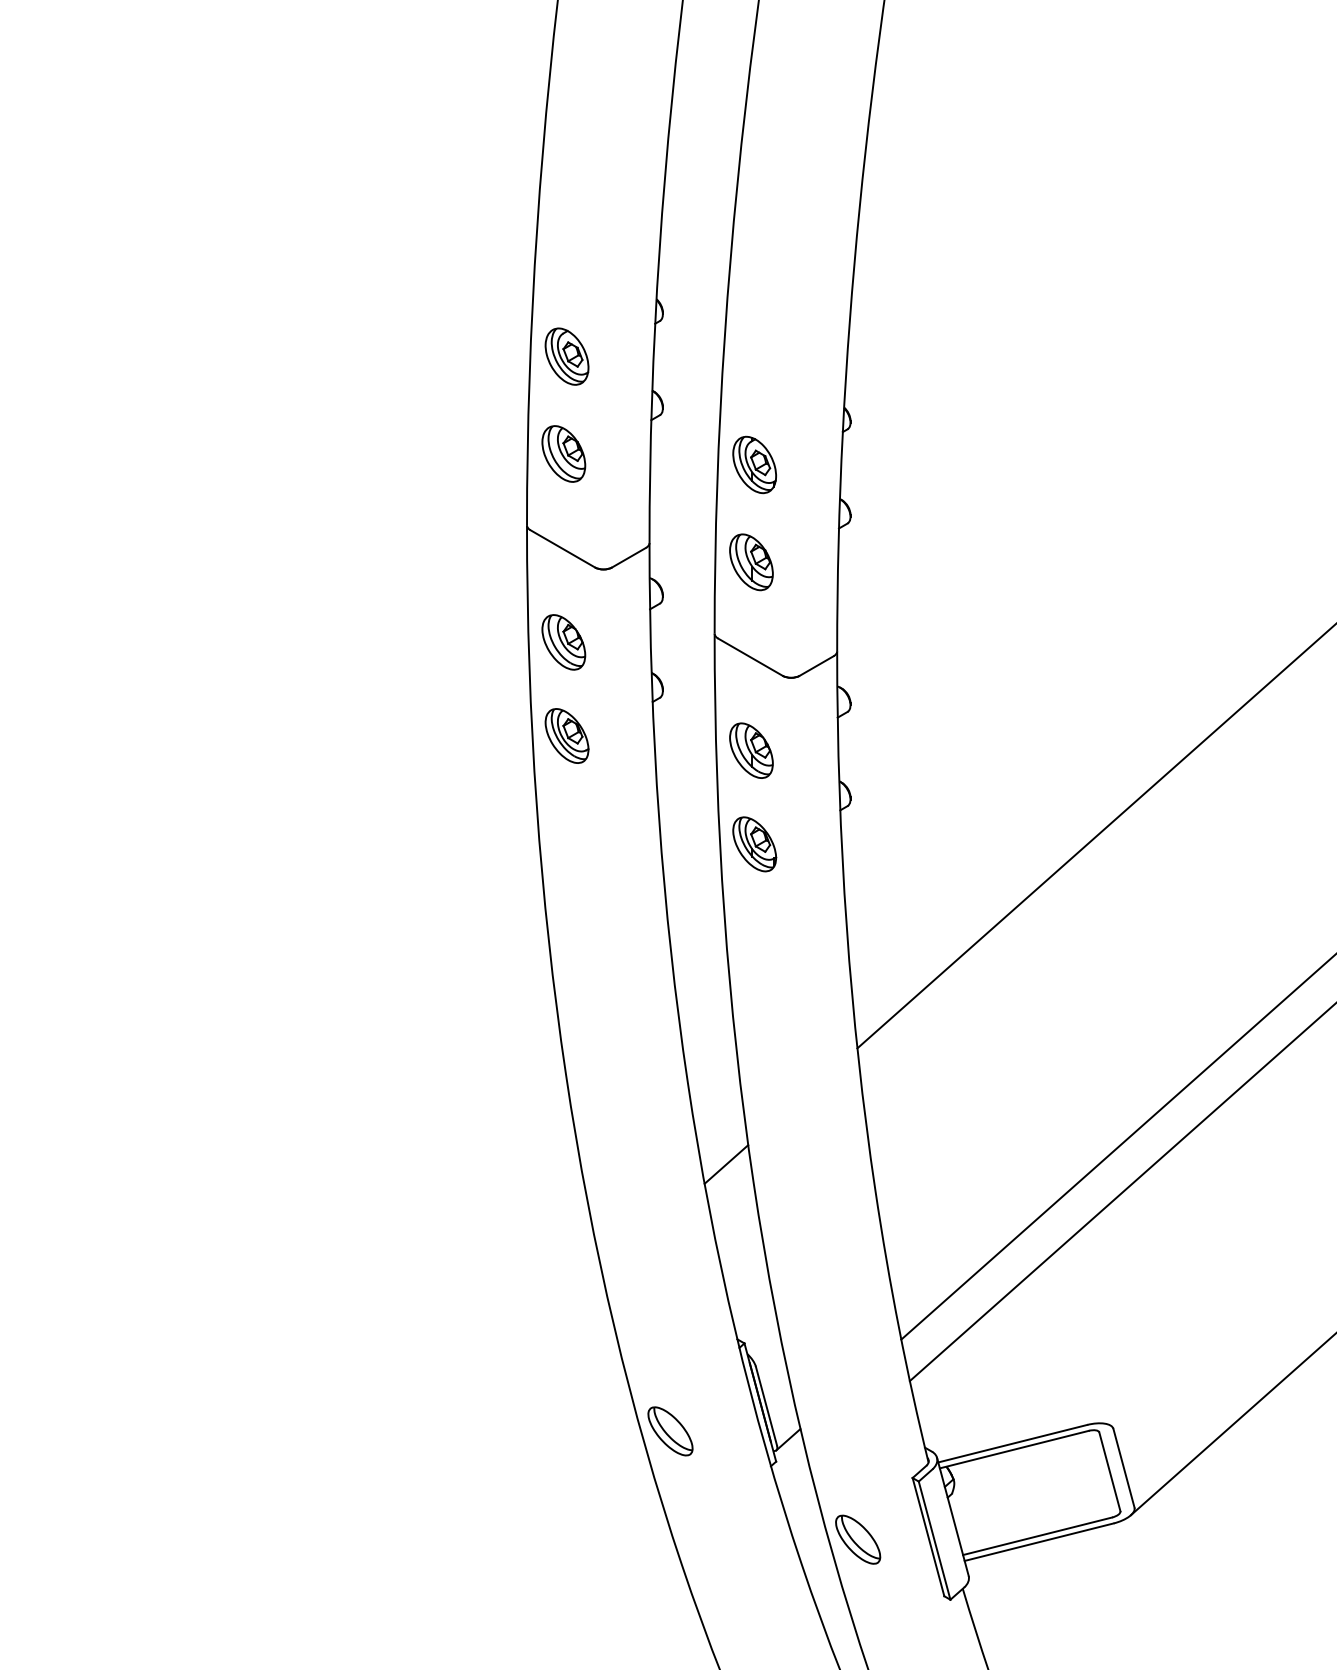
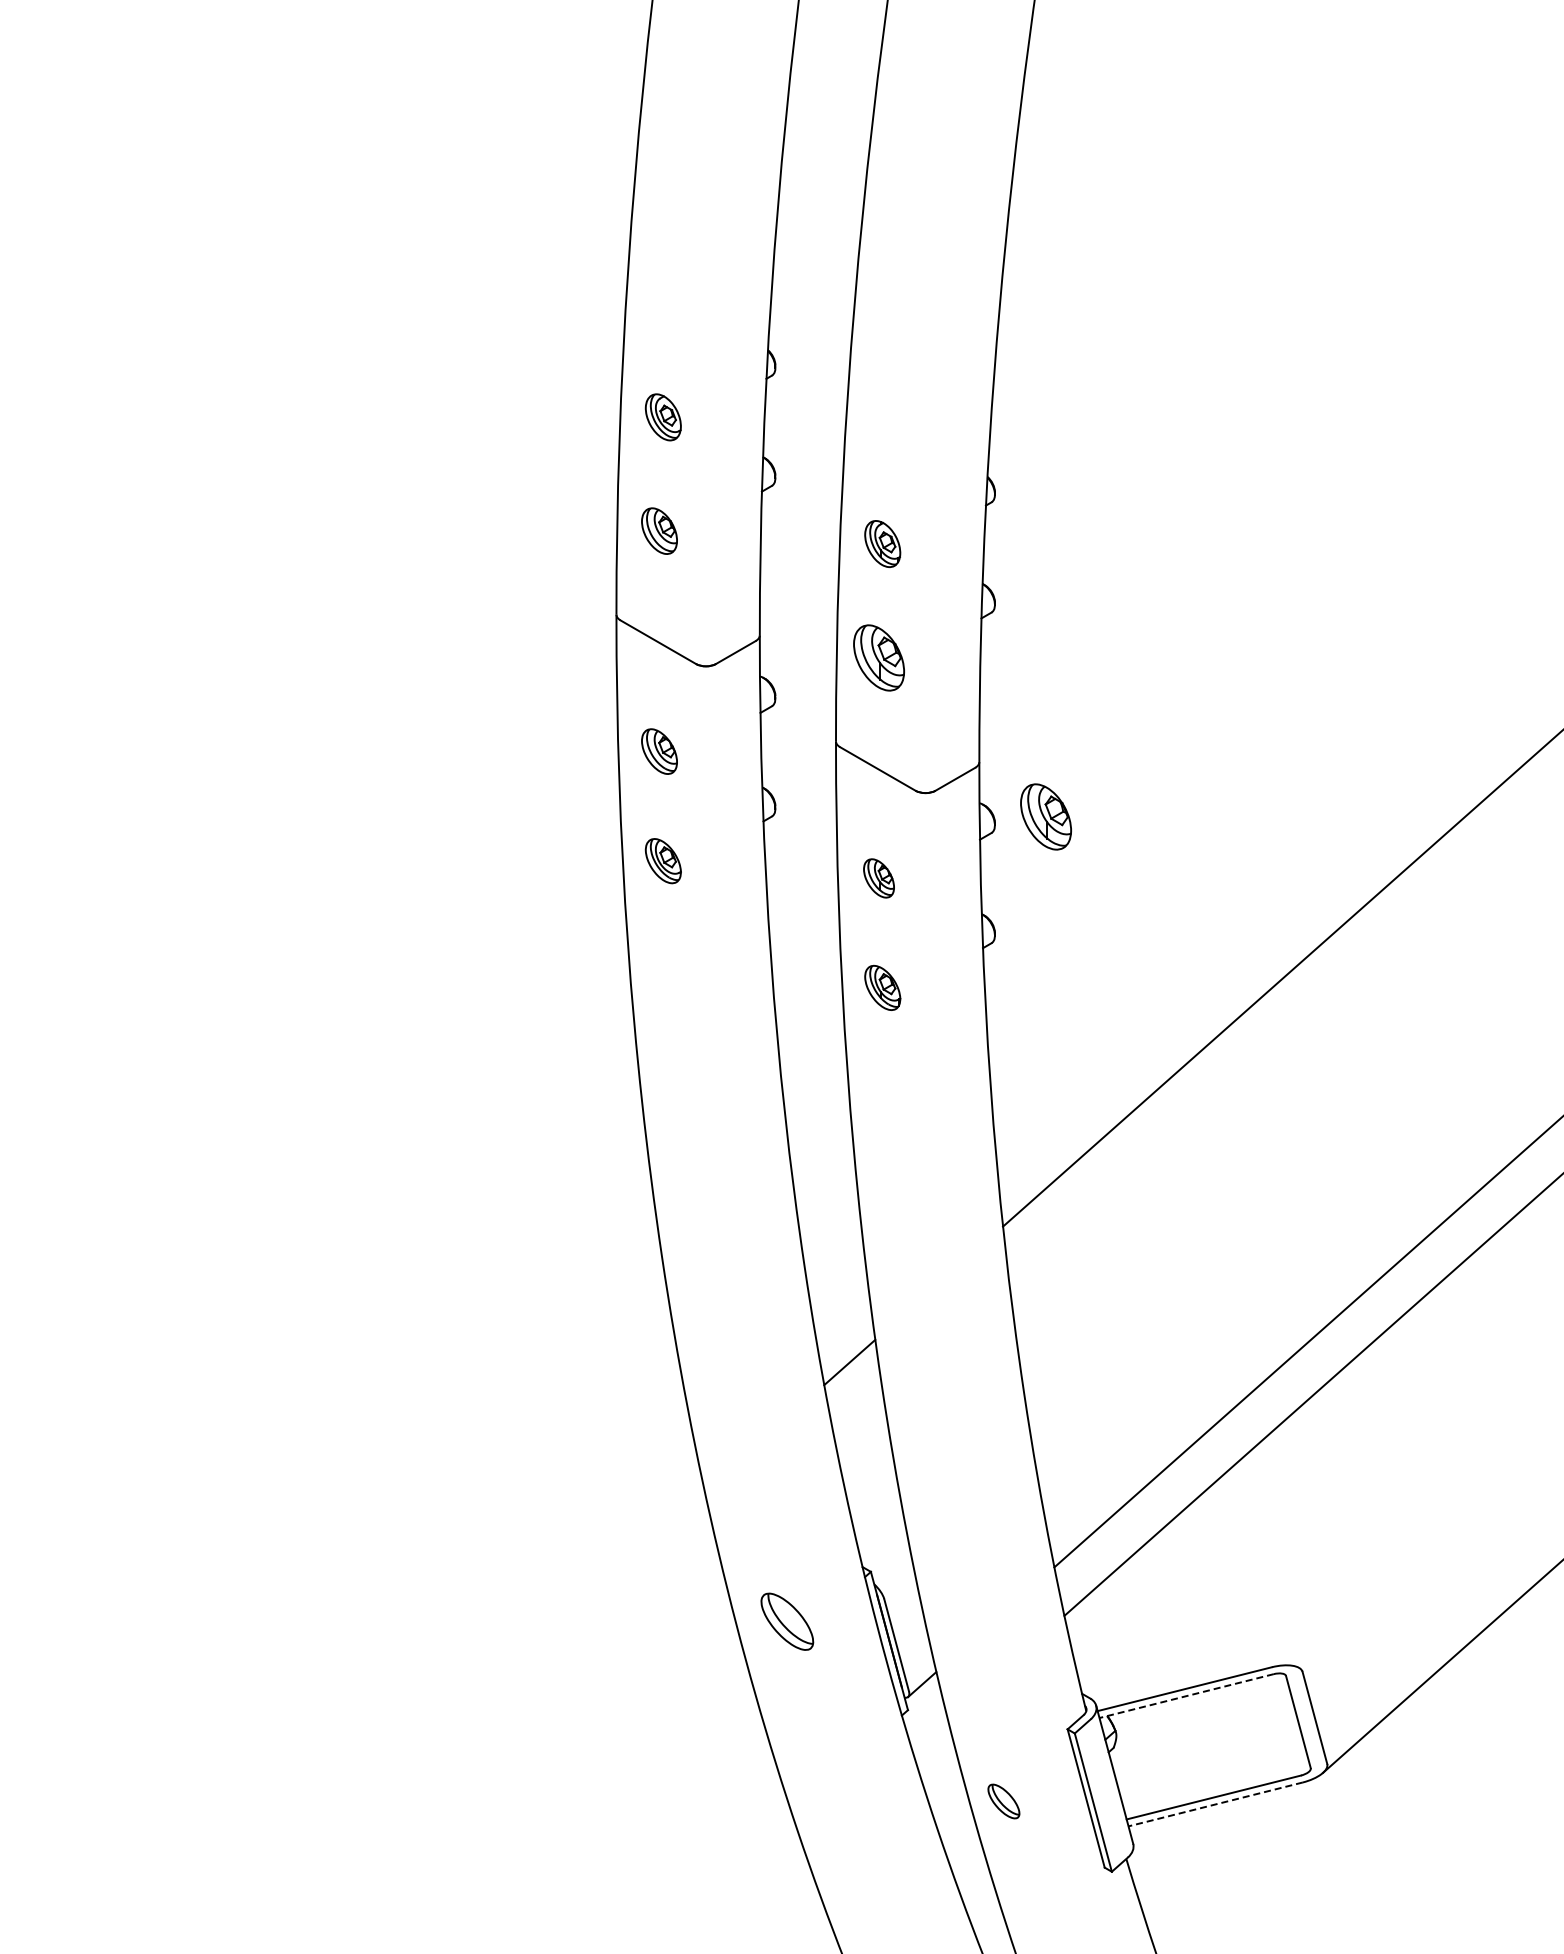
part: (567, 356) -> (663, 417), size x0.7
part: (563, 453) -> (659, 530), size x0.7
part: (754, 464) -> (882, 543), size x0.7
part: (563, 642) -> (659, 751), size x0.7
part: (893, 697) -> (1045, 816), added
part: (567, 735) -> (663, 860), size x0.7
part: (750, 750) -> (878, 878), size x0.6
part: (754, 843) -> (882, 987), size x0.7
part: (670, 1431) -> (787, 1621), moved
line: (1014, 1449) -> (1186, 1696), solid -> dashed
part: (857, 1539) -> (1003, 1801), size x0.6
line: (1039, 1542) -> (1215, 1804), solid -> dashed

